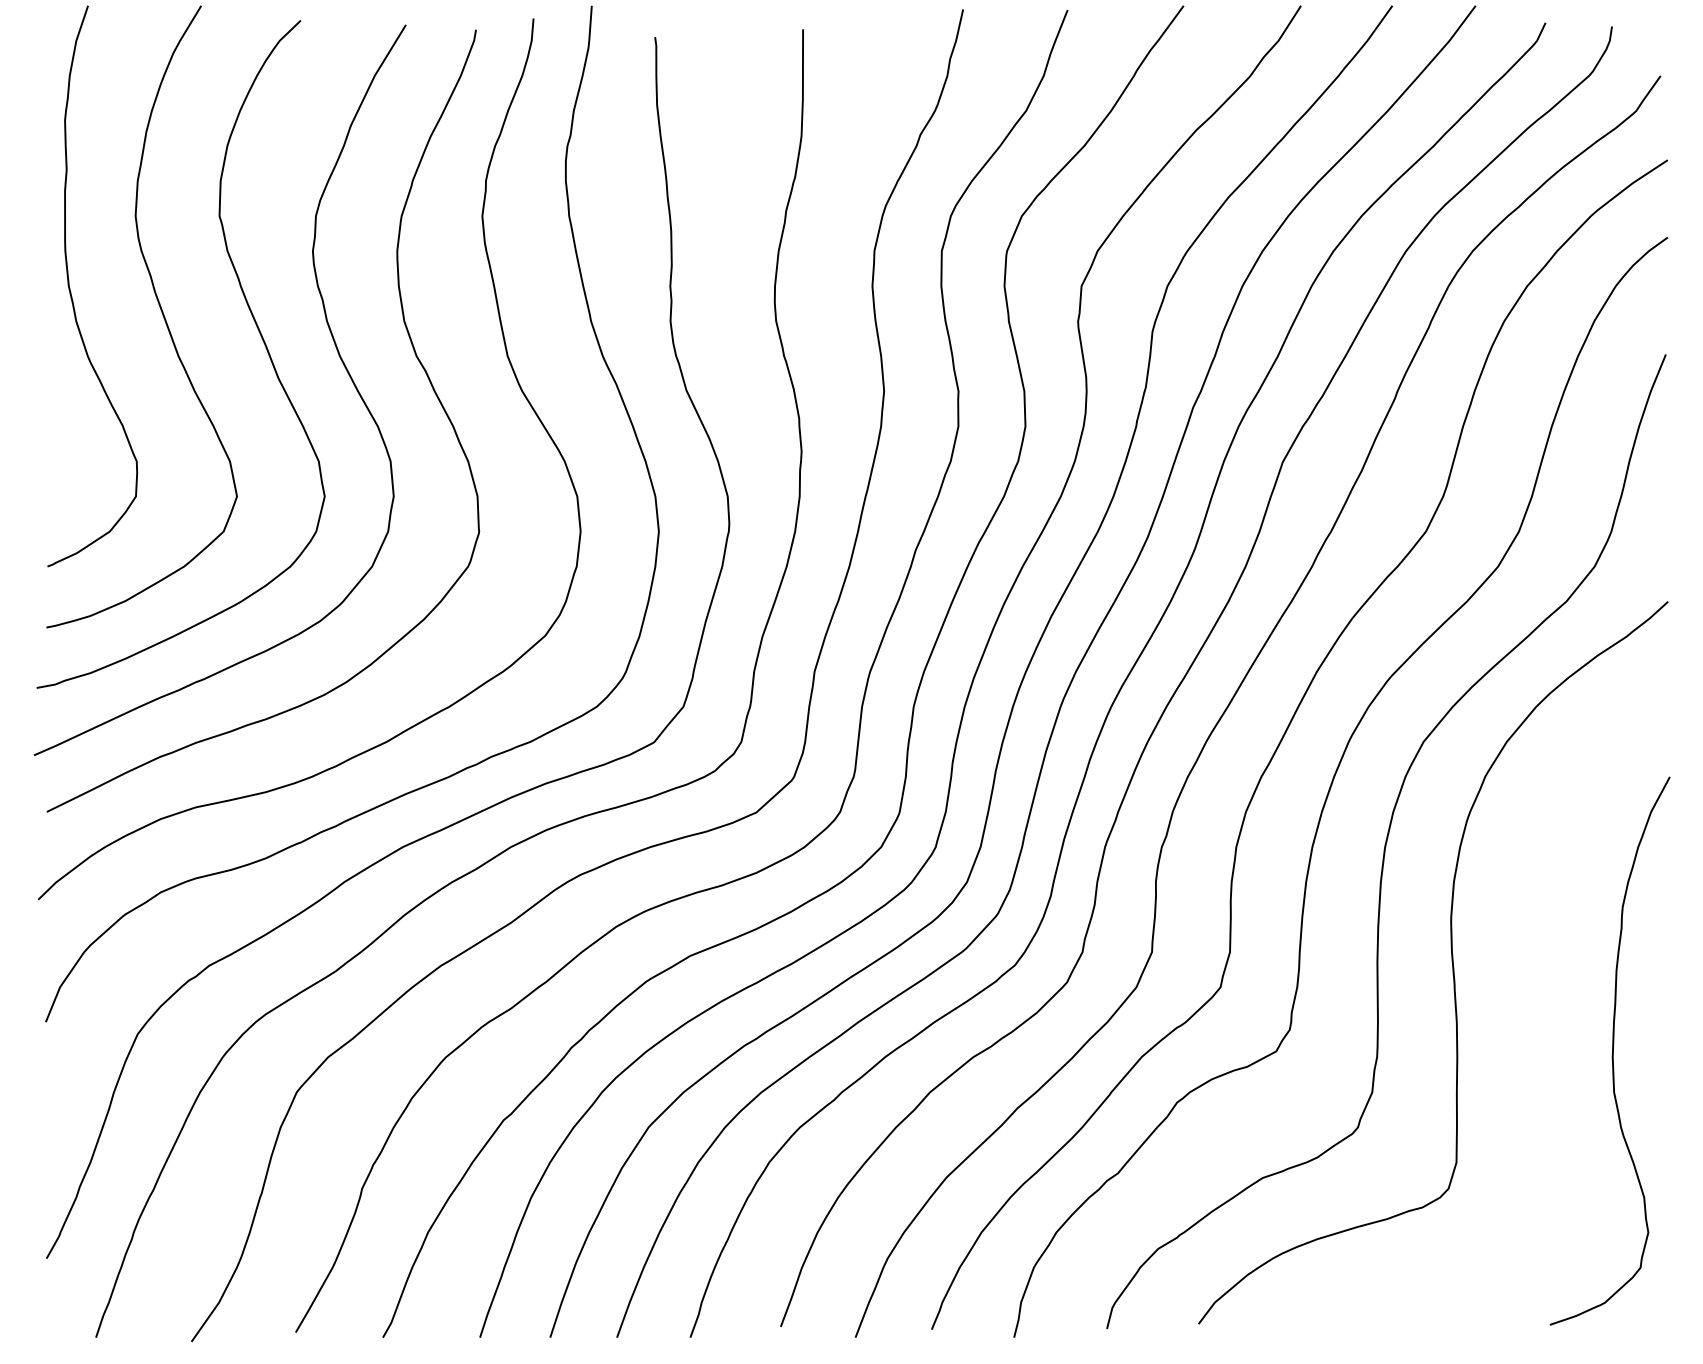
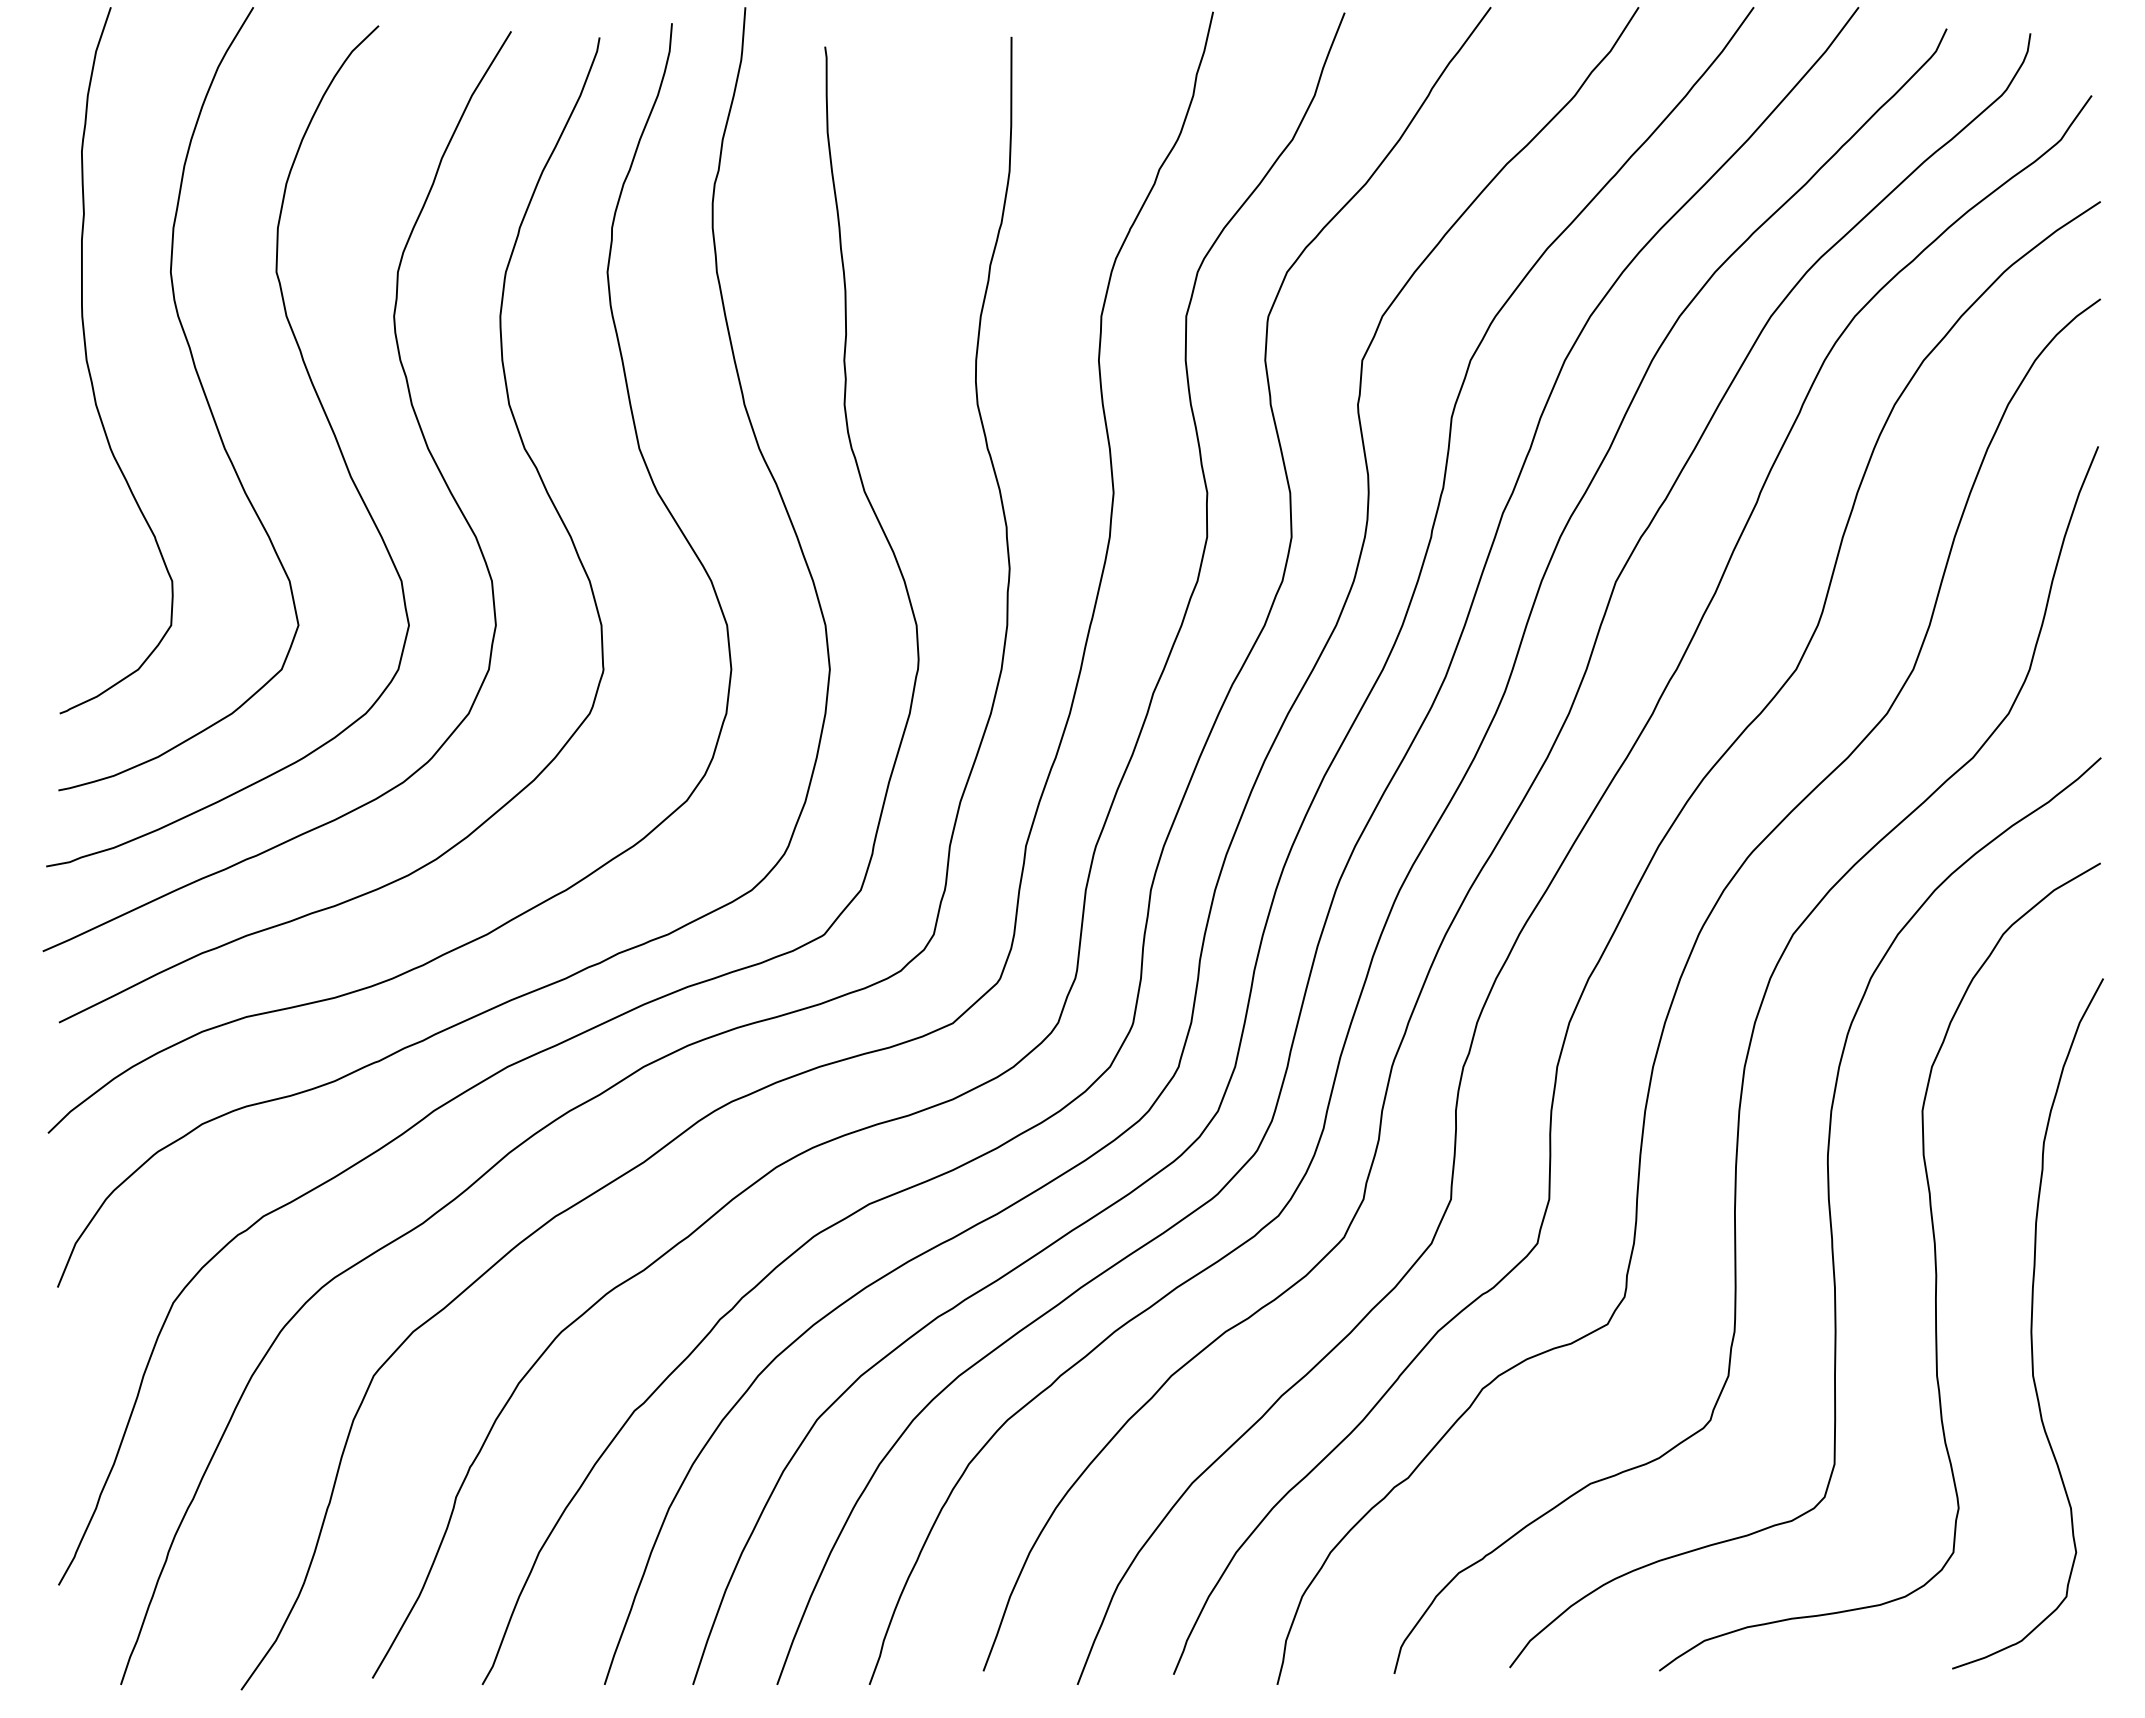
curve: (1535, 1004) -> (1934, 1265), added

